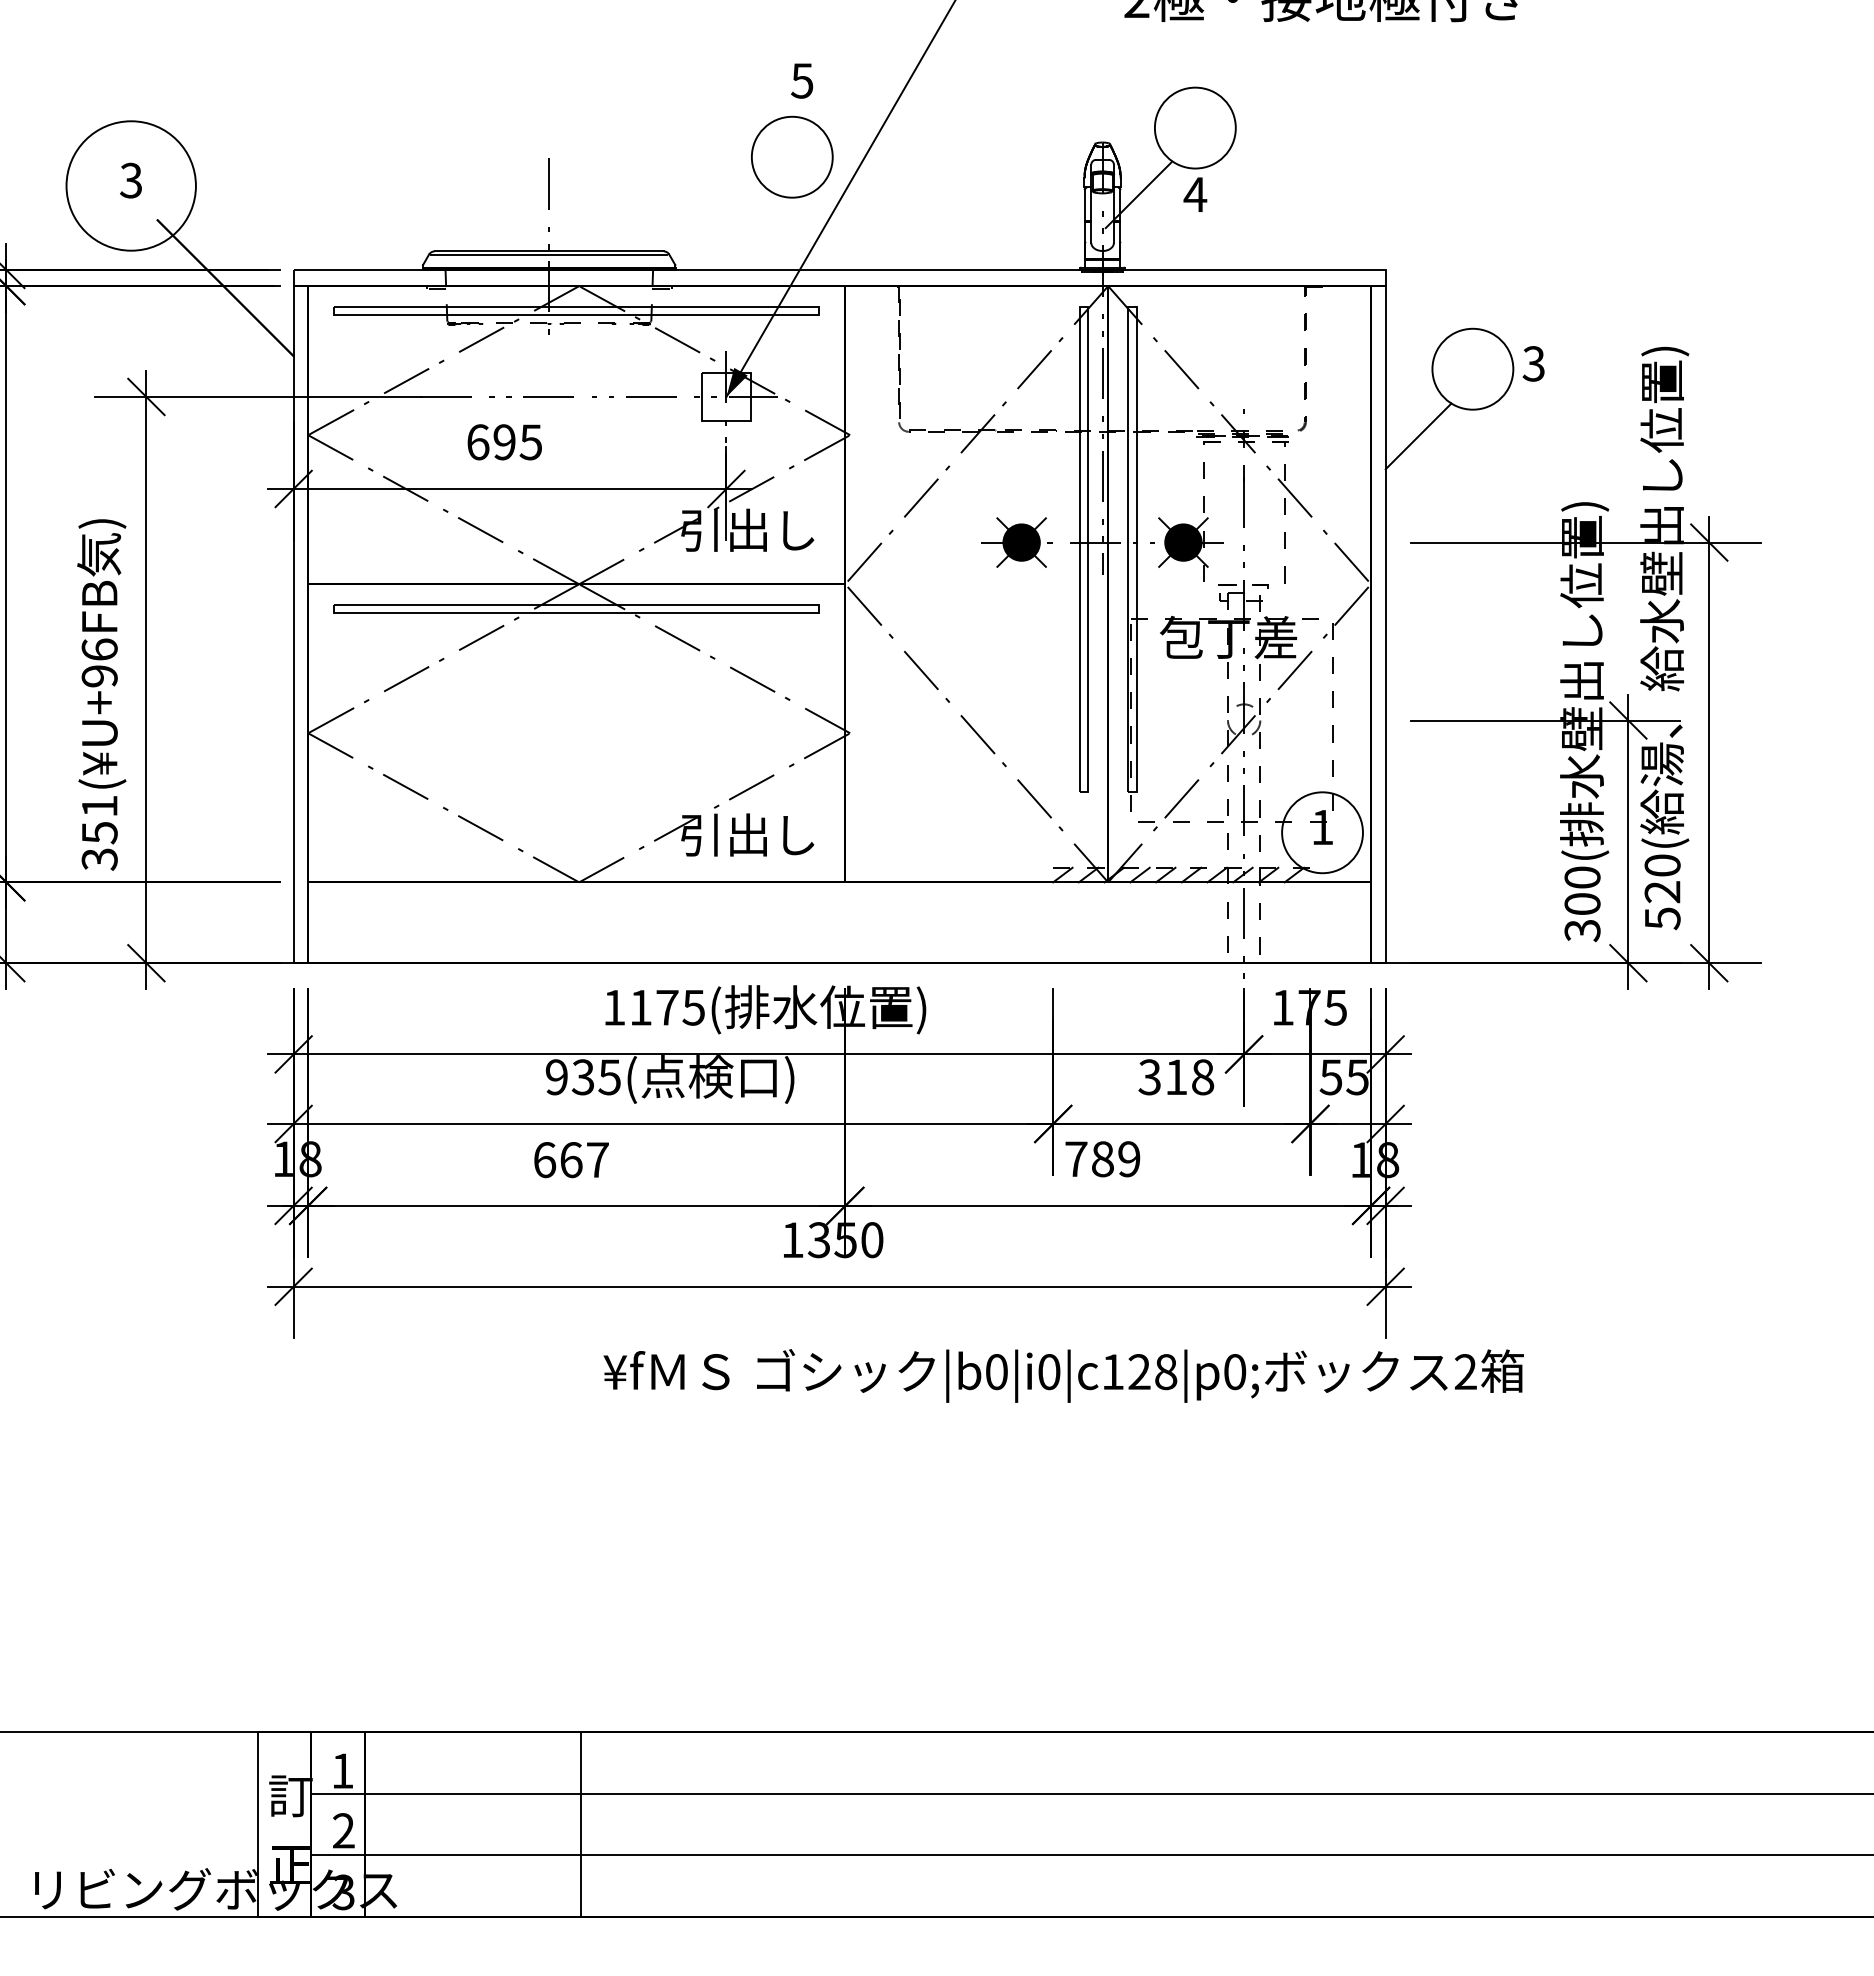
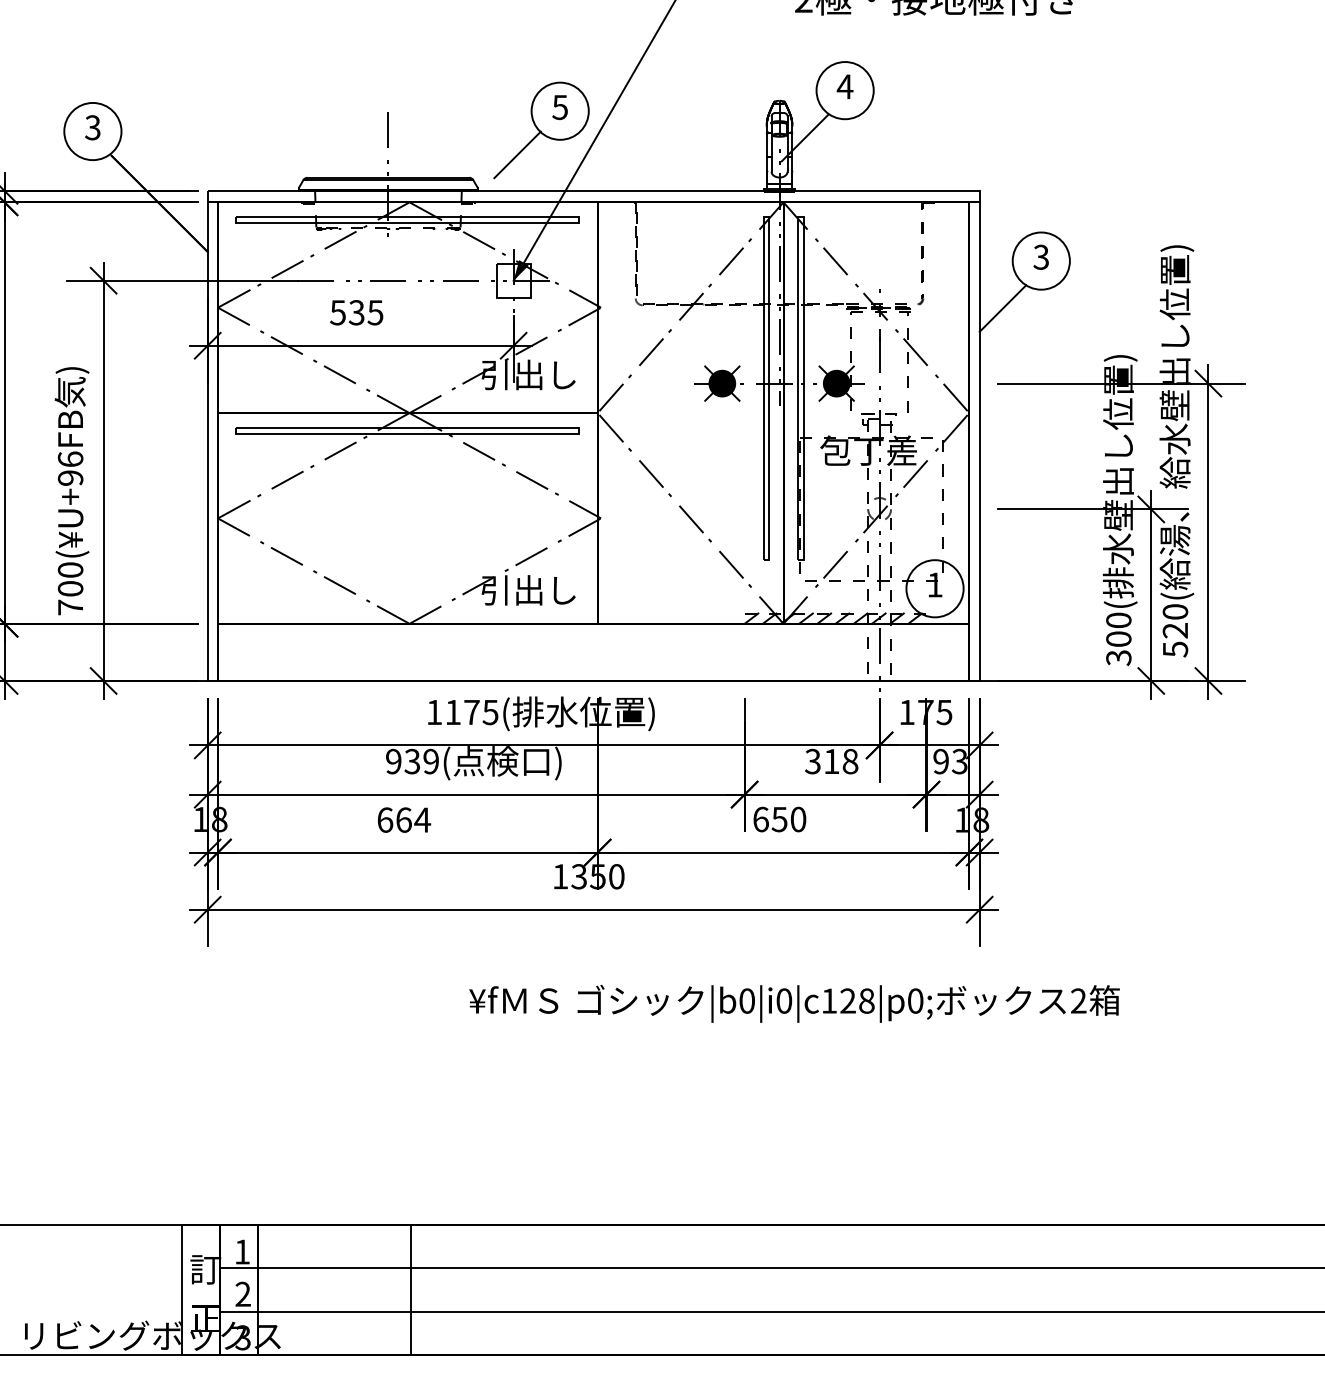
text: (802, 80) -> (560, 107), moved
circle: (130, 185) -> (92, 131), size x0.62
text: (1195, 194) -> (845, 86), moved
line: (731, 218) -> (517, 154), added
text: (1533, 363) -> (1041, 257), moved
text: (490, 442) -> (346, 312), 695 -> 535
text: (99, 832) -> (70, 588), 351(¥U+96FB -> 700(¥U+96FB
text: (609, 1077) -> (430, 761), 935( -> 939(
text: (1343, 1077) -> (949, 761), 55 -> 93
text: (597, 1159) -> (422, 819), 667 -> 664
text: (1102, 1159) -> (779, 819), 789 -> 650
text: (1063, 1375) -> (794, 1003), moved

